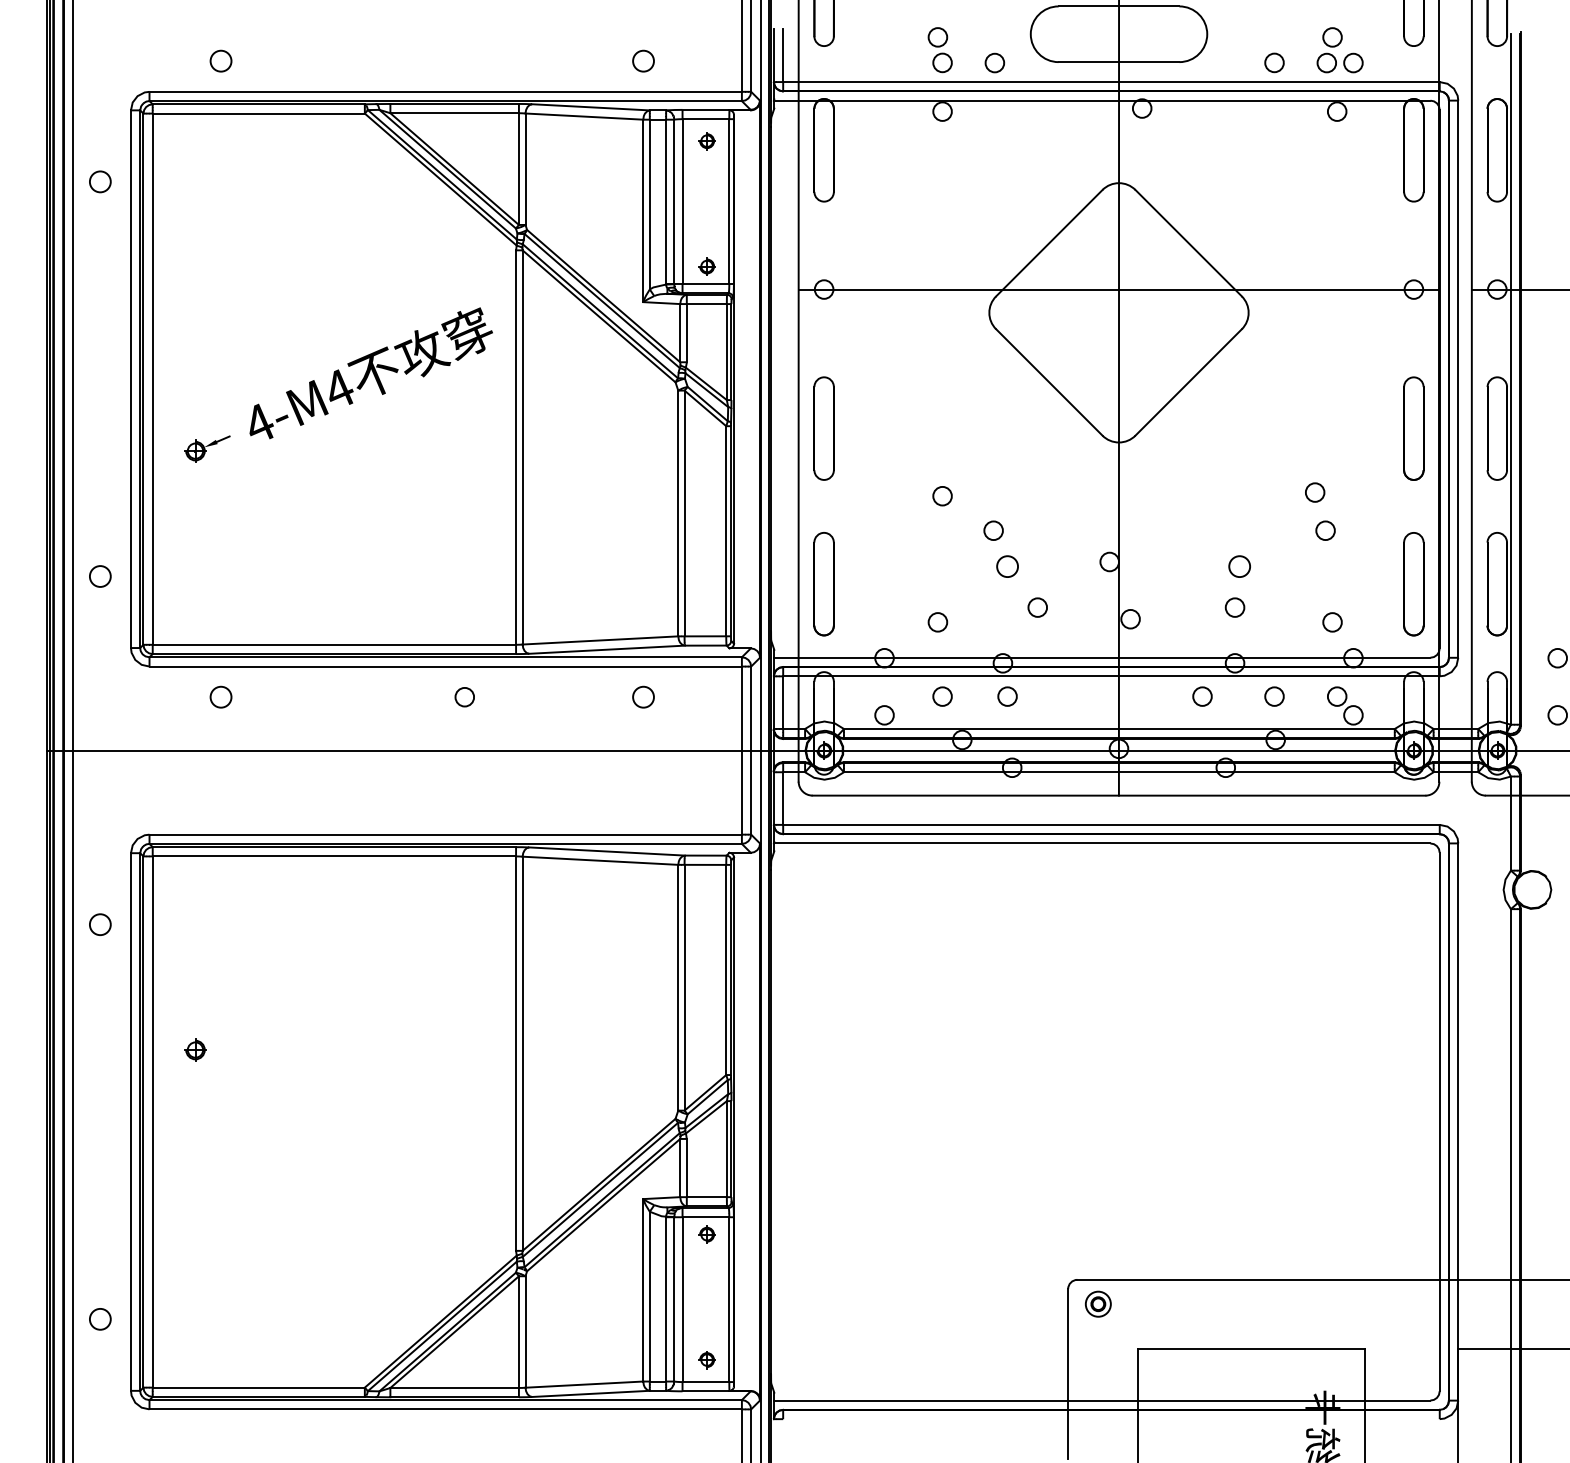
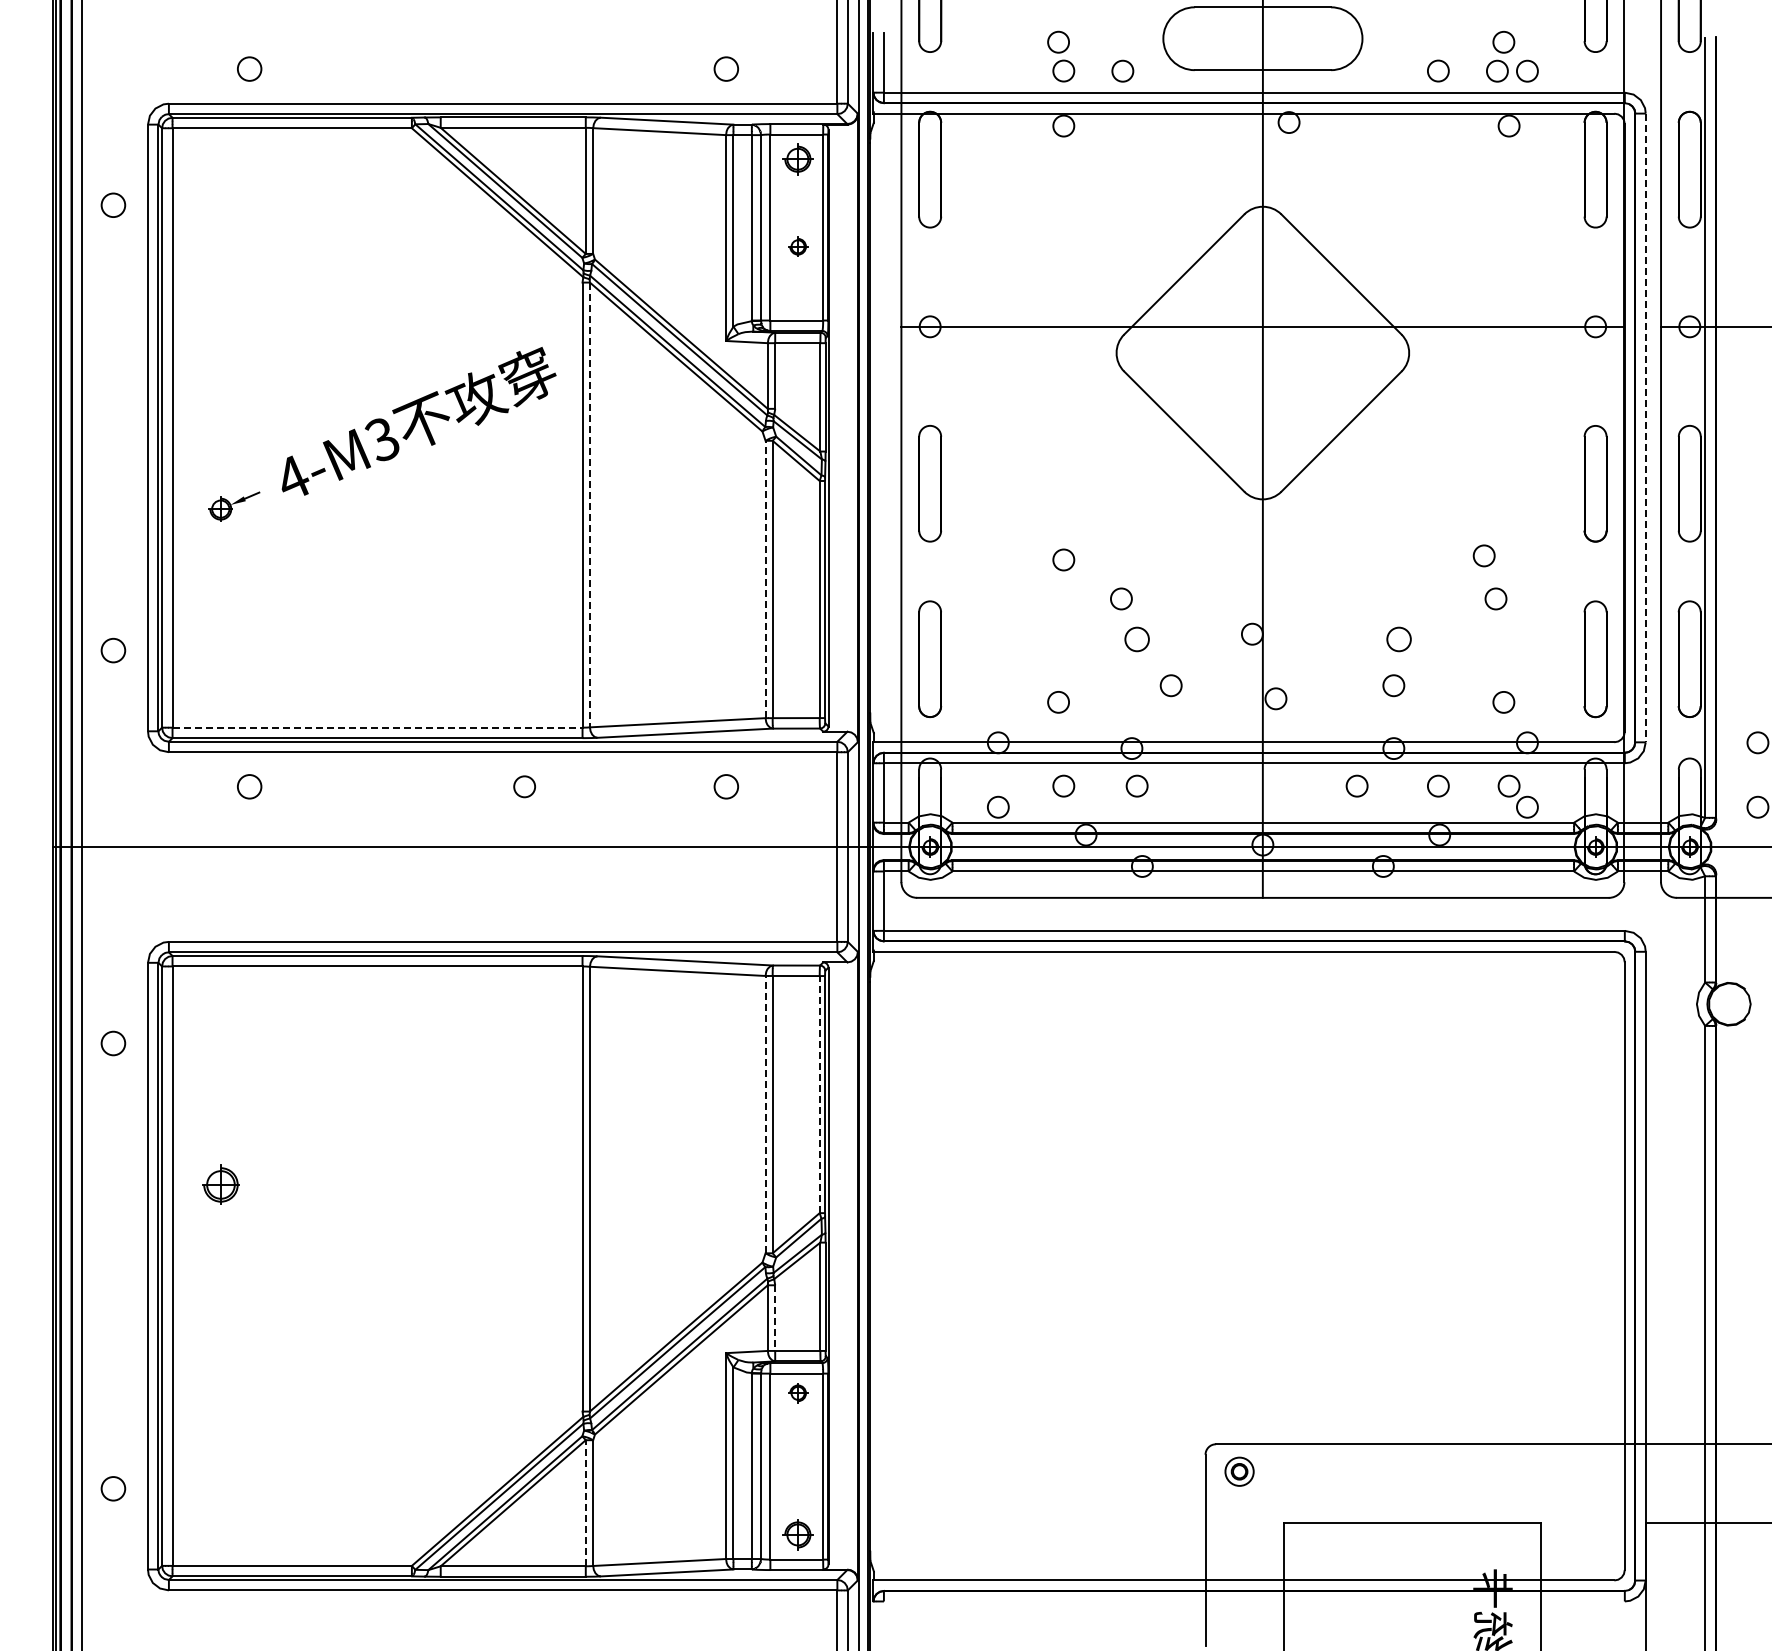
part: (707, 141) -> (798, 159), size x1.6
part: (707, 266) -> (798, 246), moved
line: (1458, 379) -> (1645, 428), solid -> dashed
text: (337, 389) -> (381, 439), 4-M4 -> 4-M3
line: (522, 447) -> (589, 505), solid -> dashed
line: (678, 513) -> (765, 579), solid -> dashed
line: (334, 644) -> (377, 727), solid -> dashed
line: (726, 969) -> (819, 1094), solid -> dashed
line: (678, 987) -> (765, 1114), solid -> dashed
part: (195, 1049) -> (220, 1184), size x1.6
line: (687, 1168) -> (775, 1318), solid -> dashed
line: (518, 1331) -> (585, 1502), solid -> dashed
part: (707, 1359) -> (798, 1534), size x1.6

